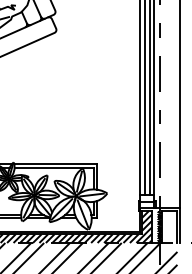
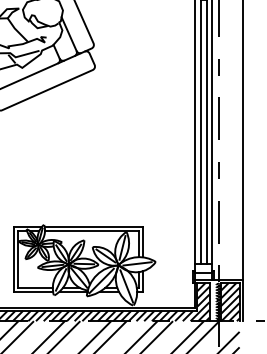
hatch: (168, 227) -> (229, 302), added

